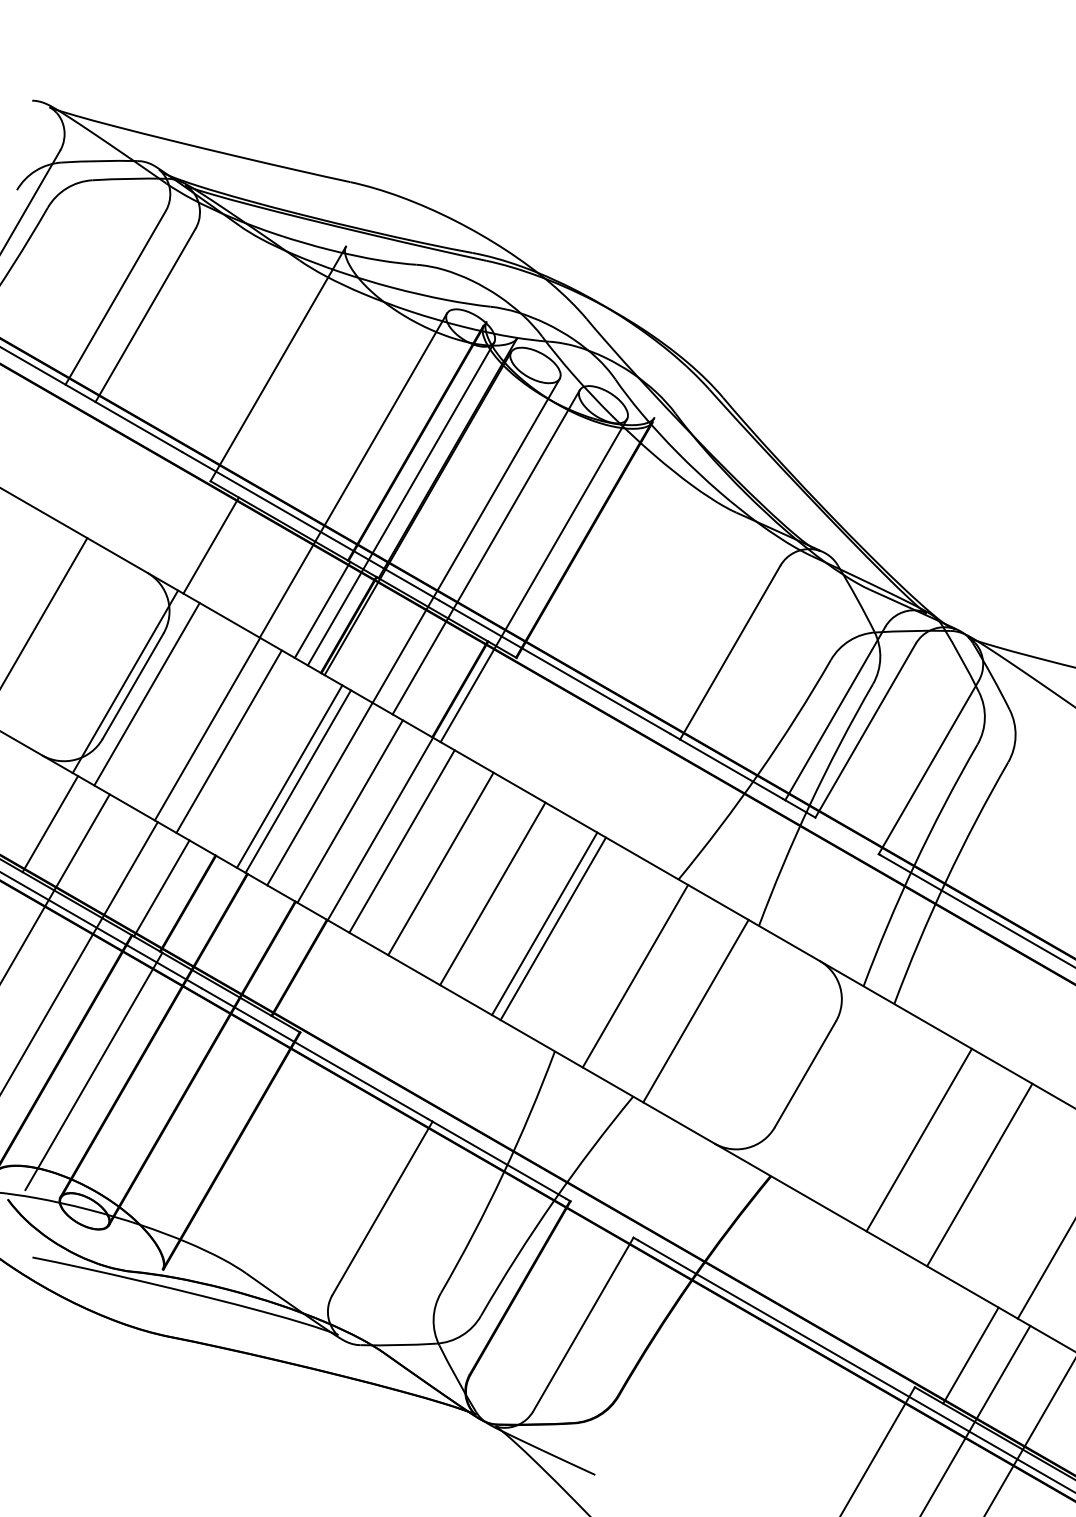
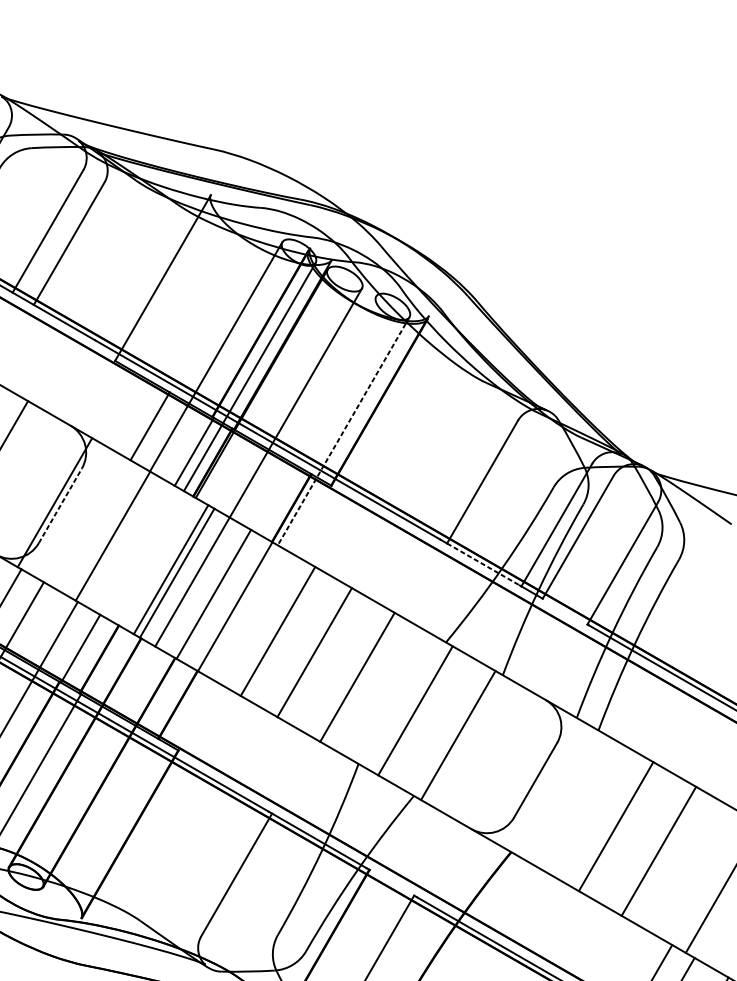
line: (210, 545) -> (149, 426), moved
line: (485, 552) -> (309, 411), removed
line: (533, 581) -> (343, 431), solid -> dashed
line: (133, 686) -> (60, 506), solid -> dashed
line: (146, 694) -> (69, 511), removed
line: (228, 741) -> (127, 544), removed
line: (732, 769) -> (484, 564), solid -> dashed
line: (401, 841) -> (250, 615), removed
line: (544, 923) -> (351, 673), removed

